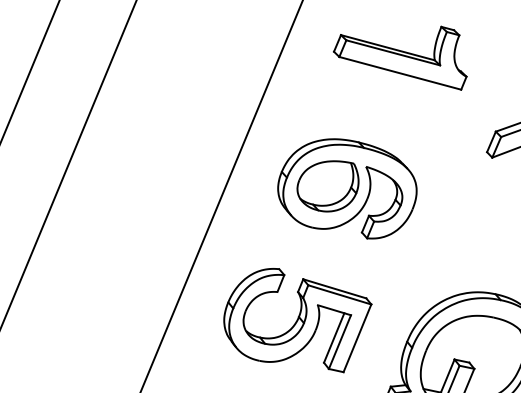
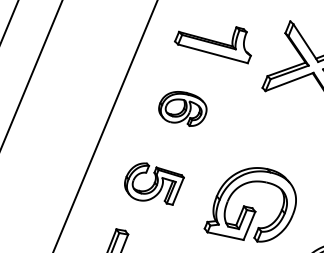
part: (399, 58) -> (212, 45), moved
part: (346, 188) -> (182, 108), size x0.6
part: (298, 319) -> (154, 183), size x0.7

